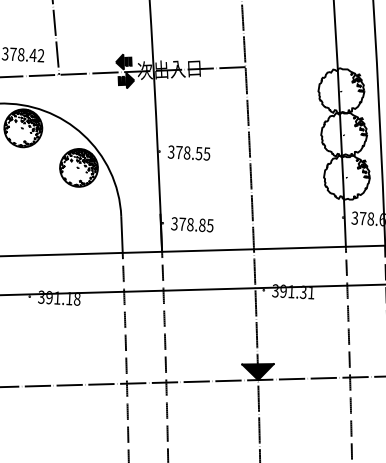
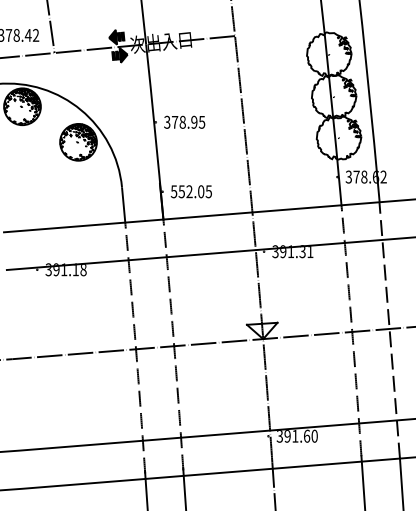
text: (199, 152) -> (194, 121), 378.55 -> 378.95
text: (188, 224) -> (187, 191), 378.85 -> 552.05
fill: (256, 371) -> (261, 330), removed

